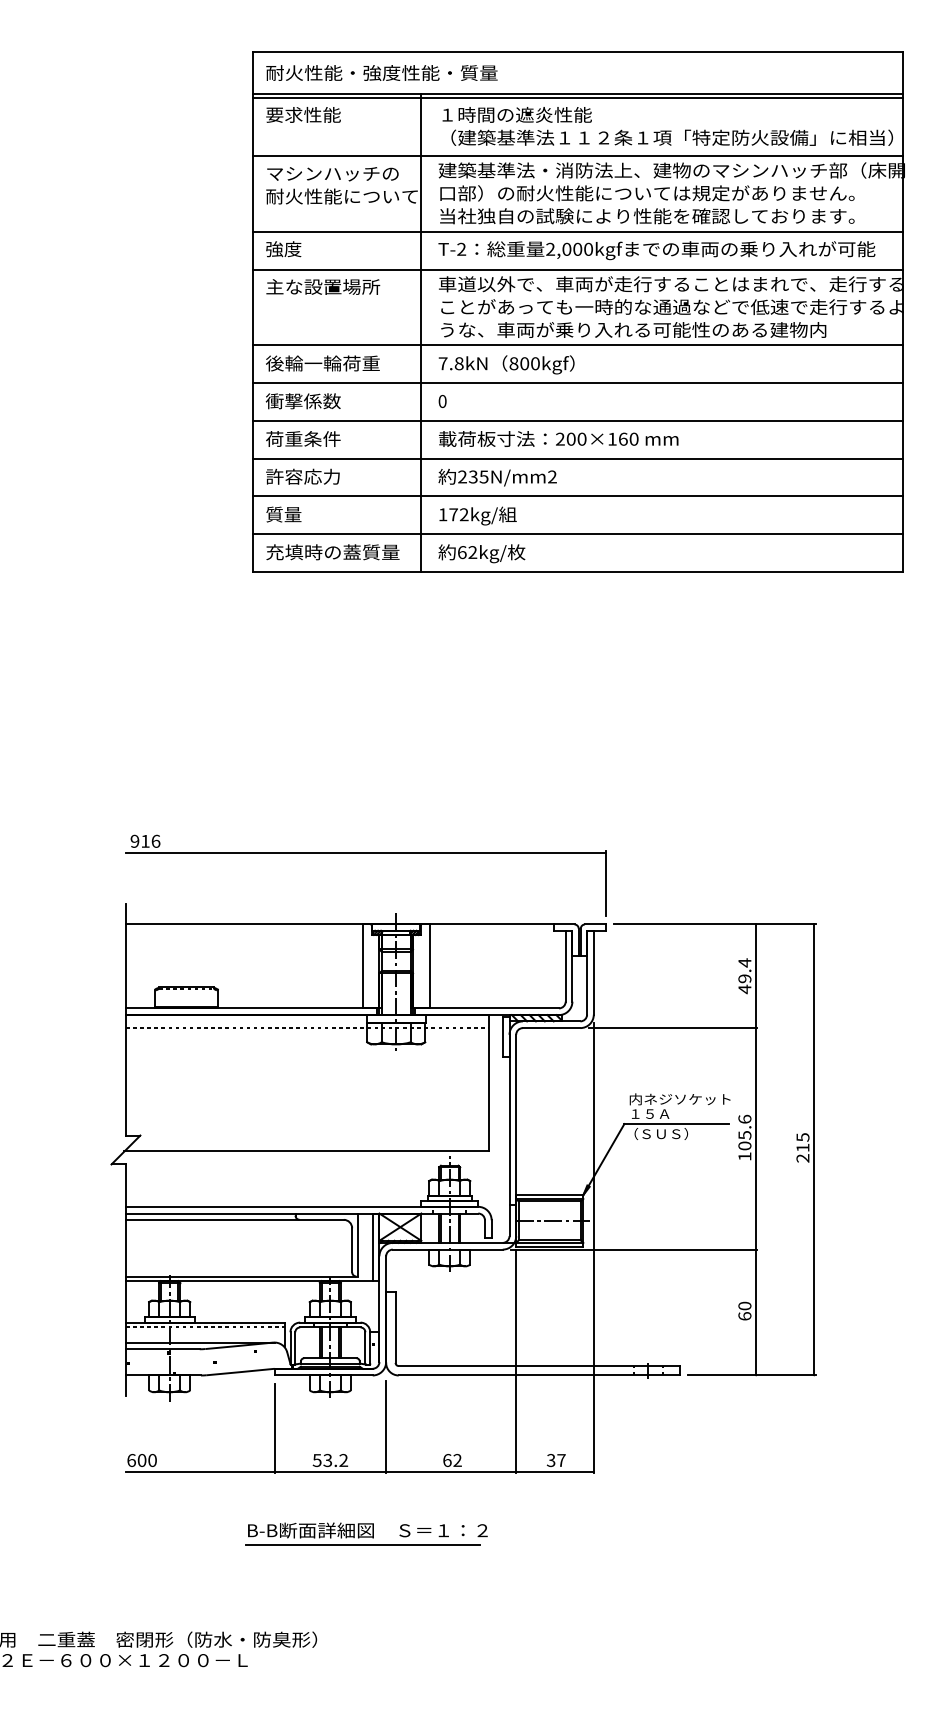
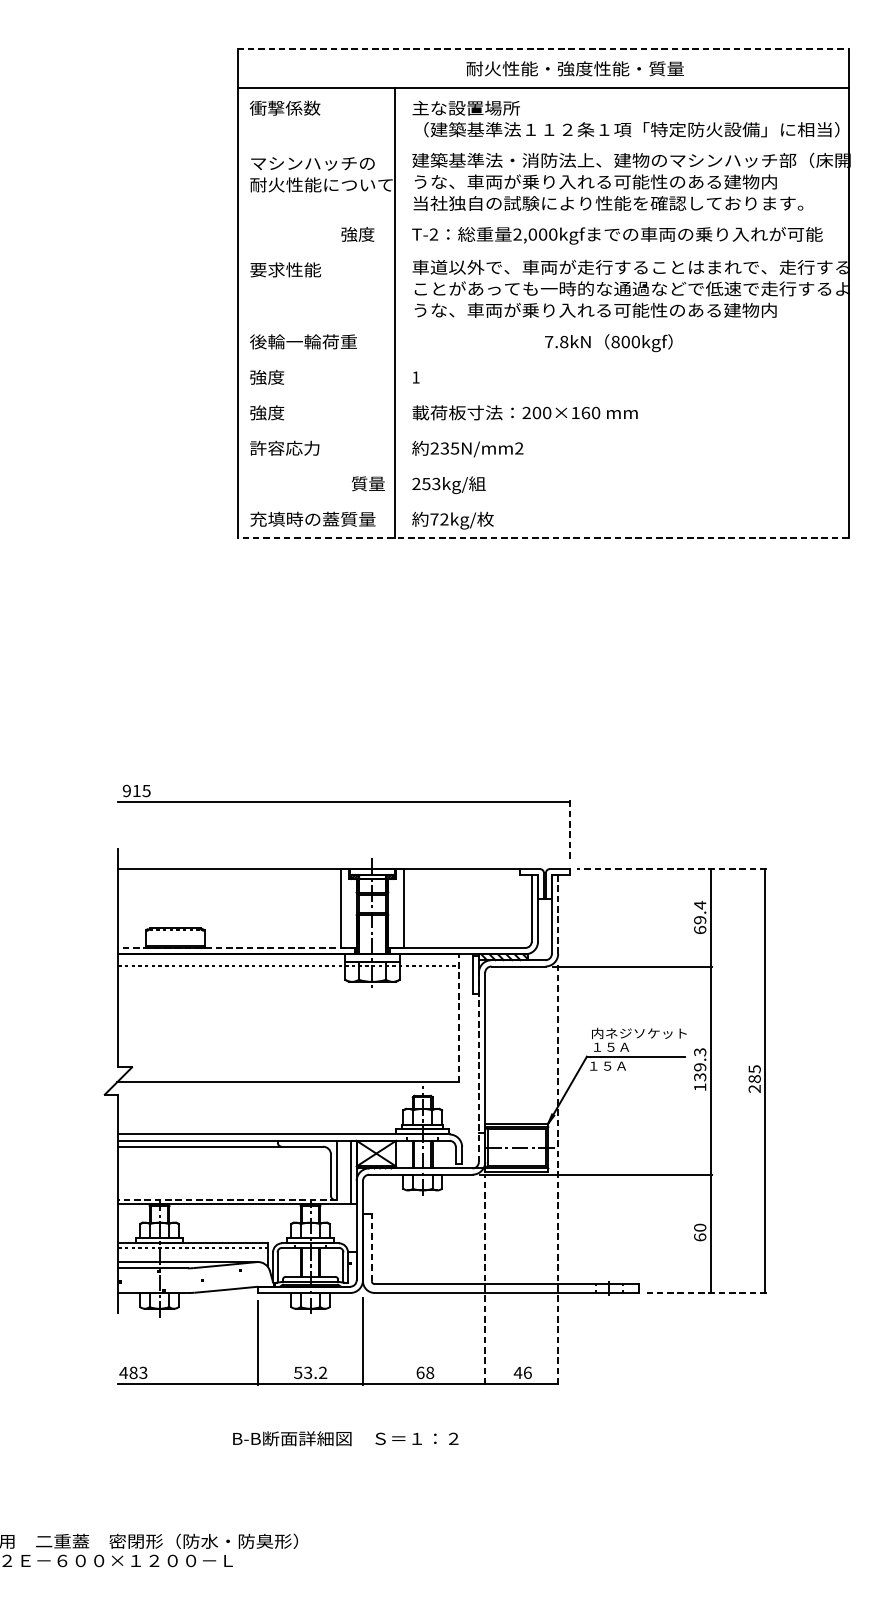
line: (578, 51) -> (543, 48), solid -> dashed
text: (381, 72) -> (574, 68), moved
line: (577, 97) -> (542, 91), removed
text: (302, 114) -> (284, 107), 要求性能 -> 衝撃係数
text: (515, 114) -> (484, 107), １時間の遮炎性能 -> 主な設置場所
line: (577, 156) -> (542, 147), removed
text: (647, 193) -> (608, 182), 口部）の耐火性能については規定がありません。 -> うな、車両が乗り入れる可能性のある建物内
line: (577, 232) -> (542, 218), removed
text: (283, 249) -> (357, 234), moved
line: (577, 269) -> (542, 253), removed
text: (323, 286) -> (304, 269), 主な設置場所 -> 要求性能
line: (577, 345) -> (542, 324), removed
text: (506, 364) -> (608, 342), moved
line: (577, 383) -> (542, 360), removed
text: (302, 401) -> (284, 377), 衝撃係数 -> 強度
text: (442, 401) -> (415, 377), 0 -> 1
line: (577, 420) -> (542, 395), removed
text: (303, 438) -> (285, 412), 荷重条件 -> 強度
line: (577, 458) -> (542, 431), removed
line: (577, 496) -> (542, 466), removed
text: (283, 514) -> (368, 483), moved
text: (453, 514) -> (426, 483), 172kg/ -> 253kg/
line: (577, 534) -> (542, 502), removed
text: (462, 552) -> (434, 519), 62kg/ -> 72kg/
line: (577, 571) -> (542, 537), solid -> dashed
text: (155, 840) -> (146, 790), 916 -> 915
line: (605, 884) -> (569, 831), solid -> dashed
line: (714, 924) -> (671, 869), solid -> dashed
line: (593, 972) -> (557, 914), solid -> dashed
text: (744, 989) -> (699, 930), 49.4 -> 69.4
line: (252, 1008) -> (237, 948), solid -> dashed
line: (488, 1082) -> (459, 1017), solid -> dashed
text: (744, 1132) -> (699, 1064), 105.6 -> 139.3
text: (658, 1133) -> (618, 1065), （ＳＵＳ） -> １５Ａ
line: (509, 1135) -> (478, 1067), solid -> dashed
text: (802, 1147) -> (754, 1078), 215 -> 285
line: (593, 1248) -> (557, 1173), solid -> dashed
line: (241, 1276) -> (227, 1199), solid -> dashed
line: (395, 1327) -> (371, 1247), solid -> dashed
line: (516, 1361) -> (485, 1279), solid -> dashed
line: (751, 1375) -> (706, 1293), solid -> dashed
text: (141, 1460) -> (133, 1372), 600 -> 483
text: (457, 1460) -> (430, 1372), 62 -> 68
text: (555, 1460) -> (522, 1372), 37 -> 46
line: (362, 1544) -> (340, 1451), removed

